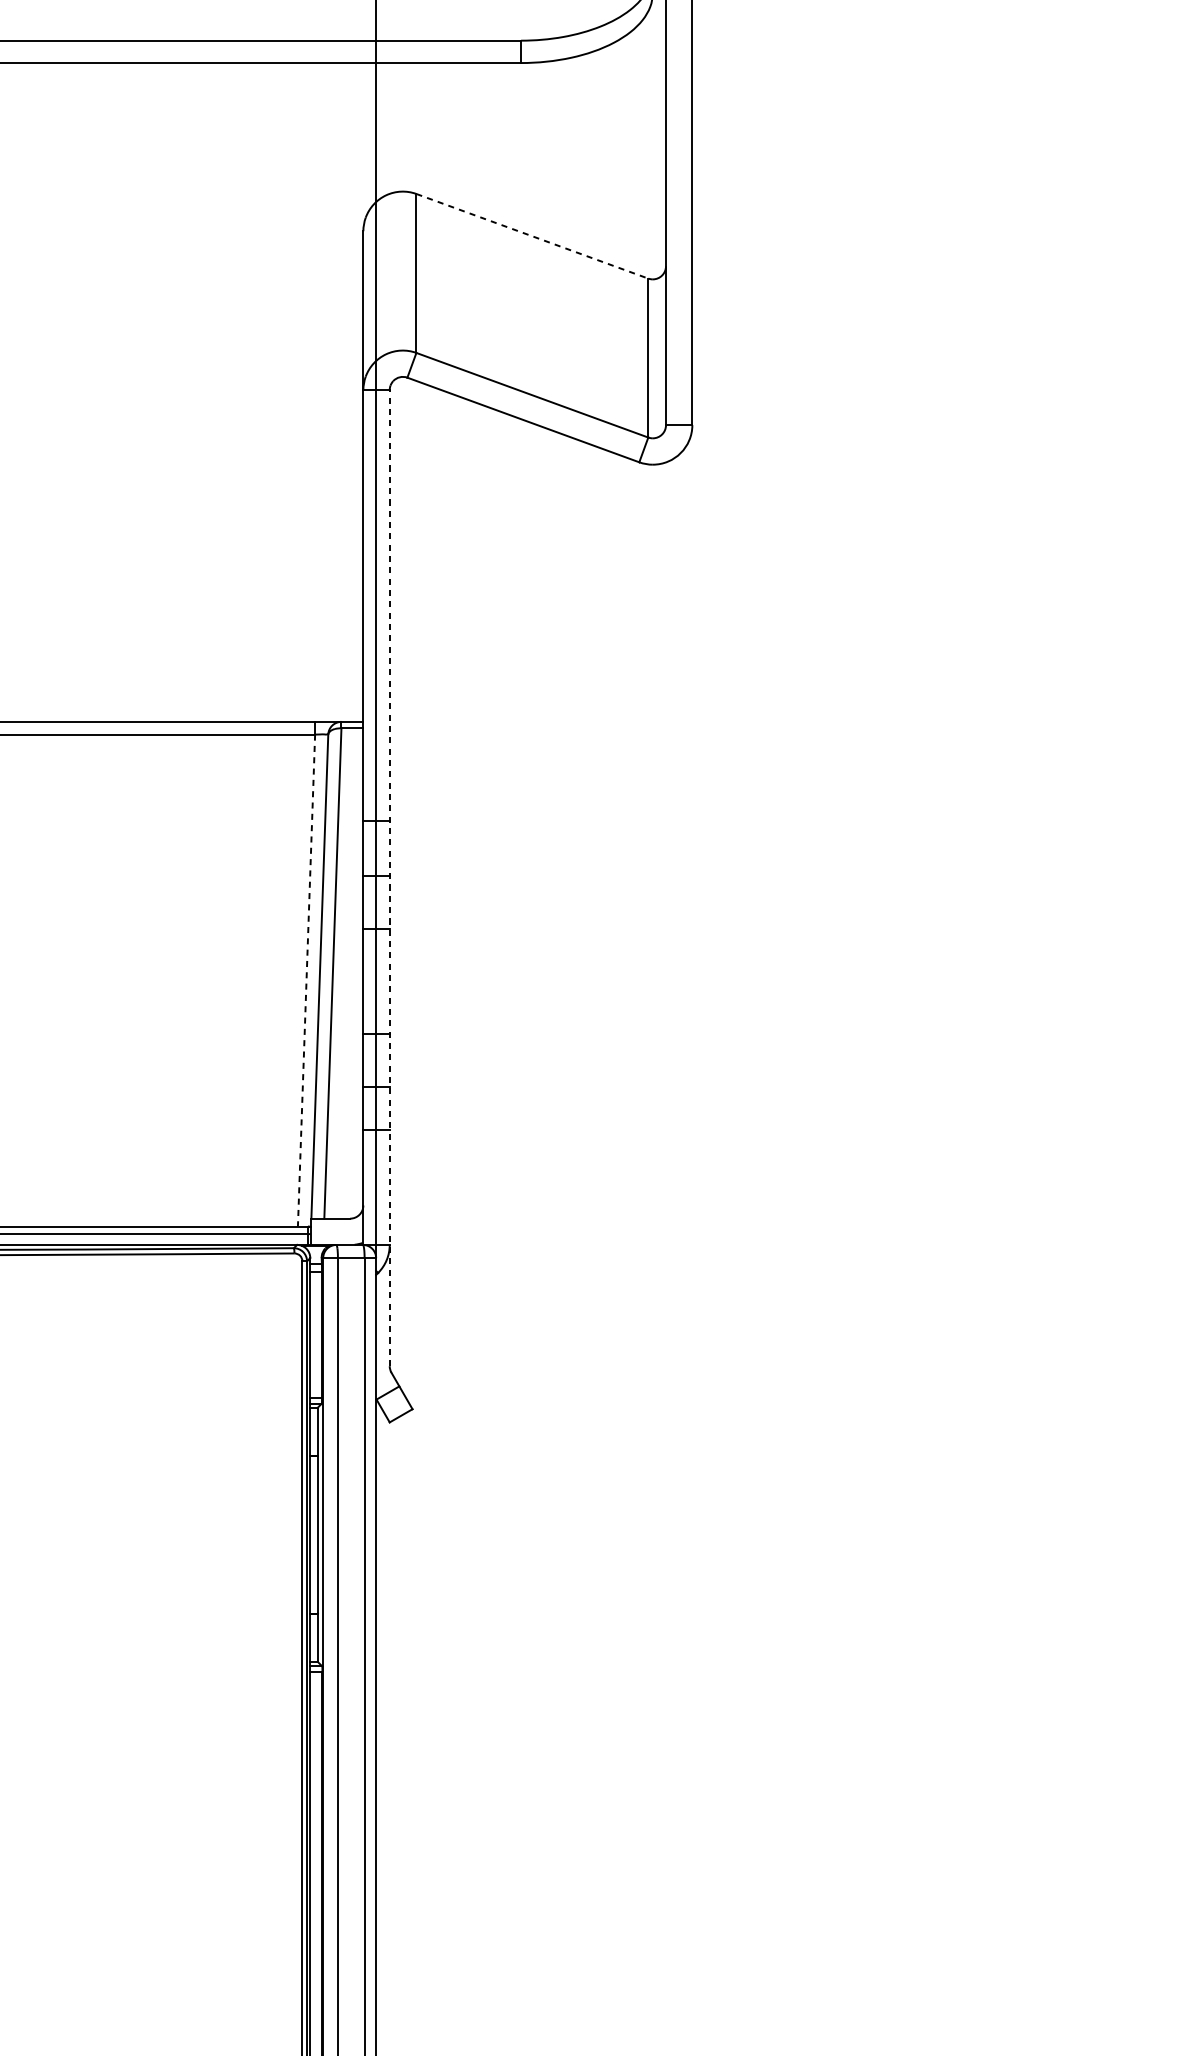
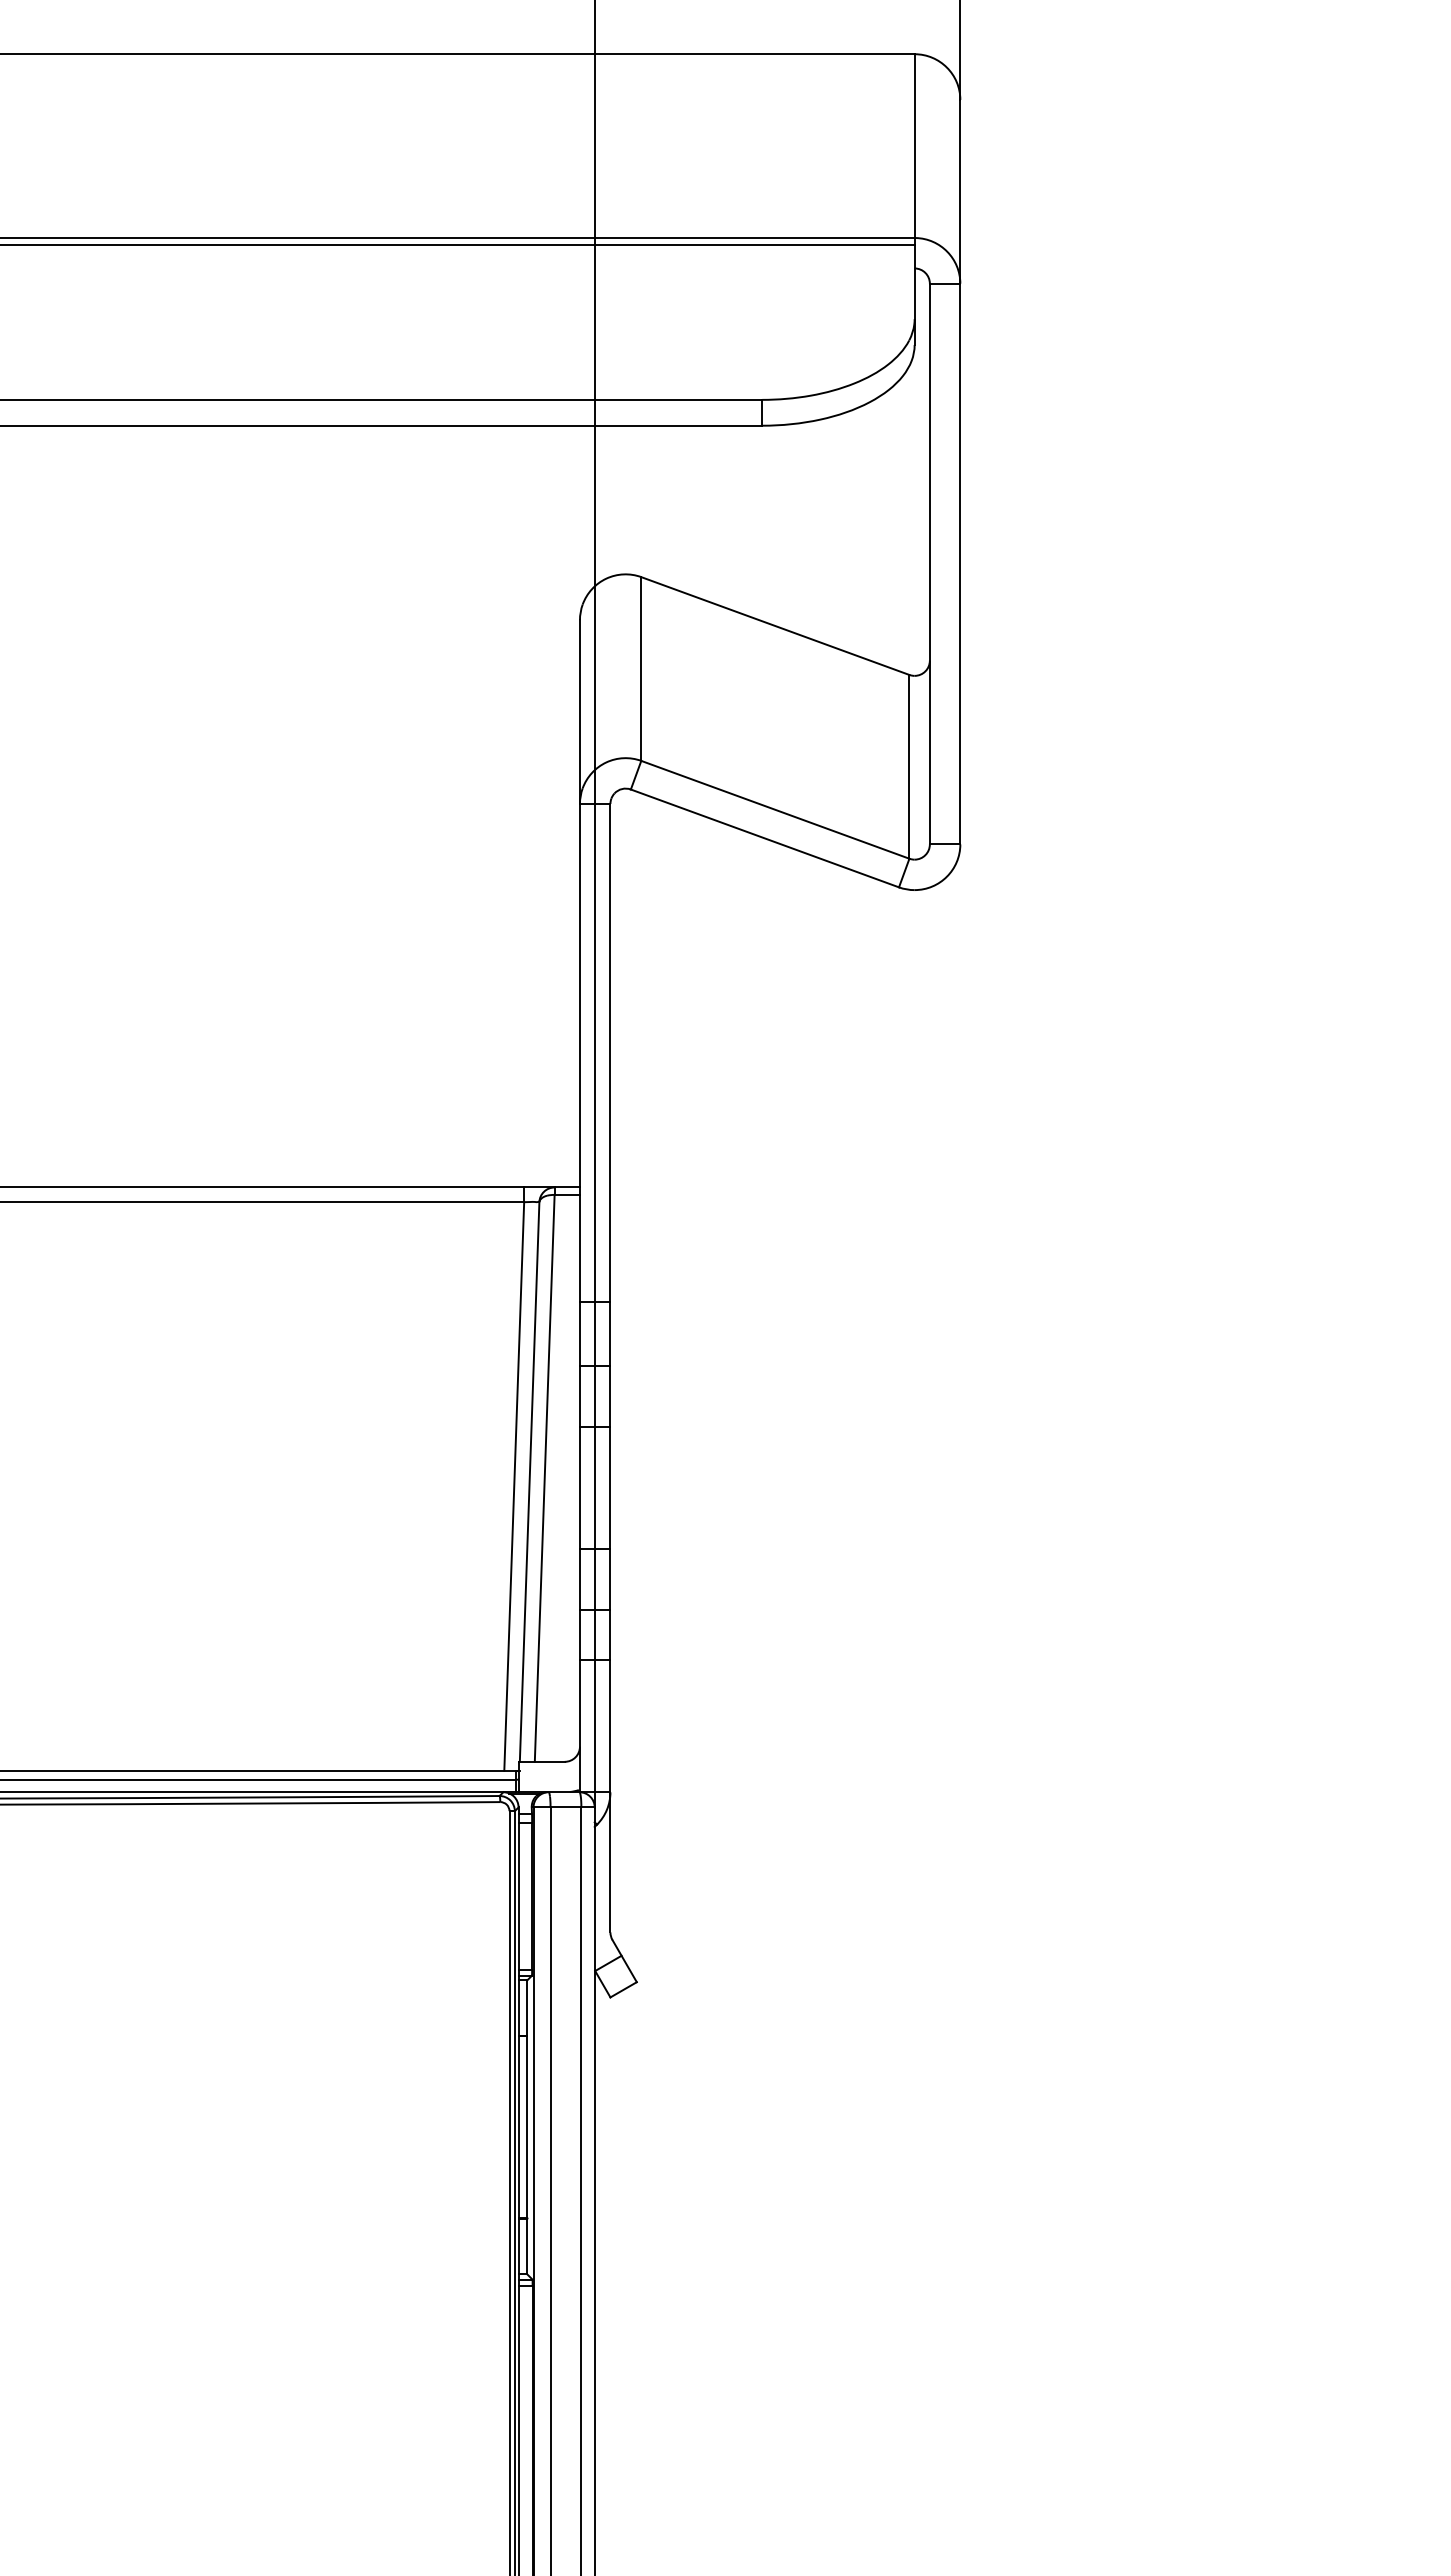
line: (532, 236) -> (775, 626), dashed -> solid
line: (389, 877) -> (610, 1367), dashed -> solid
line: (306, 980) -> (514, 1486), dashed -> solid

